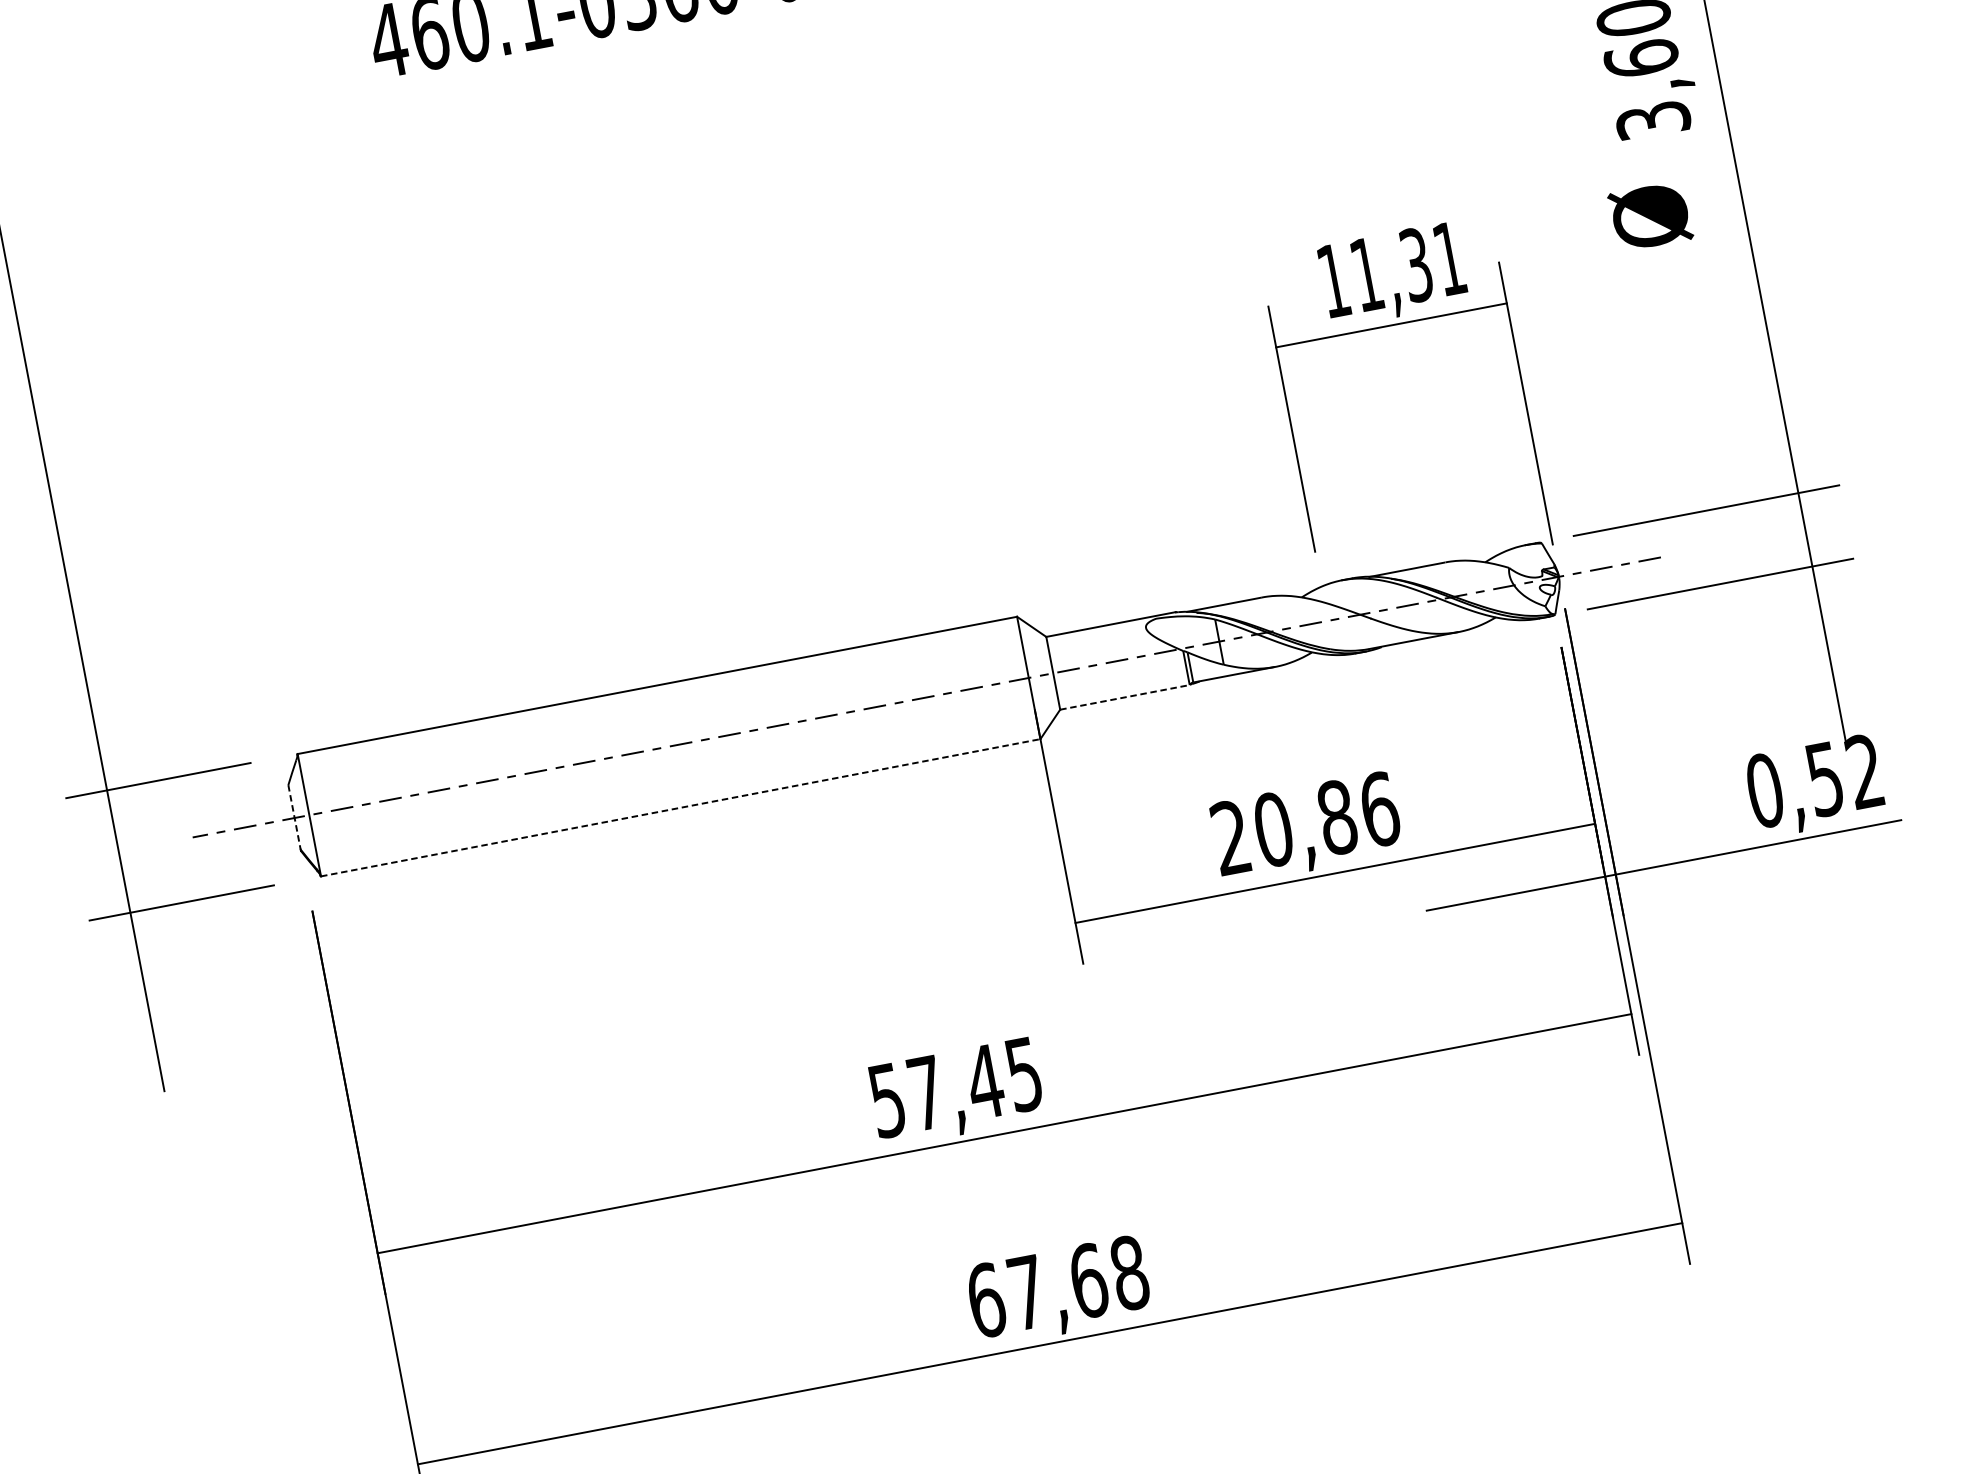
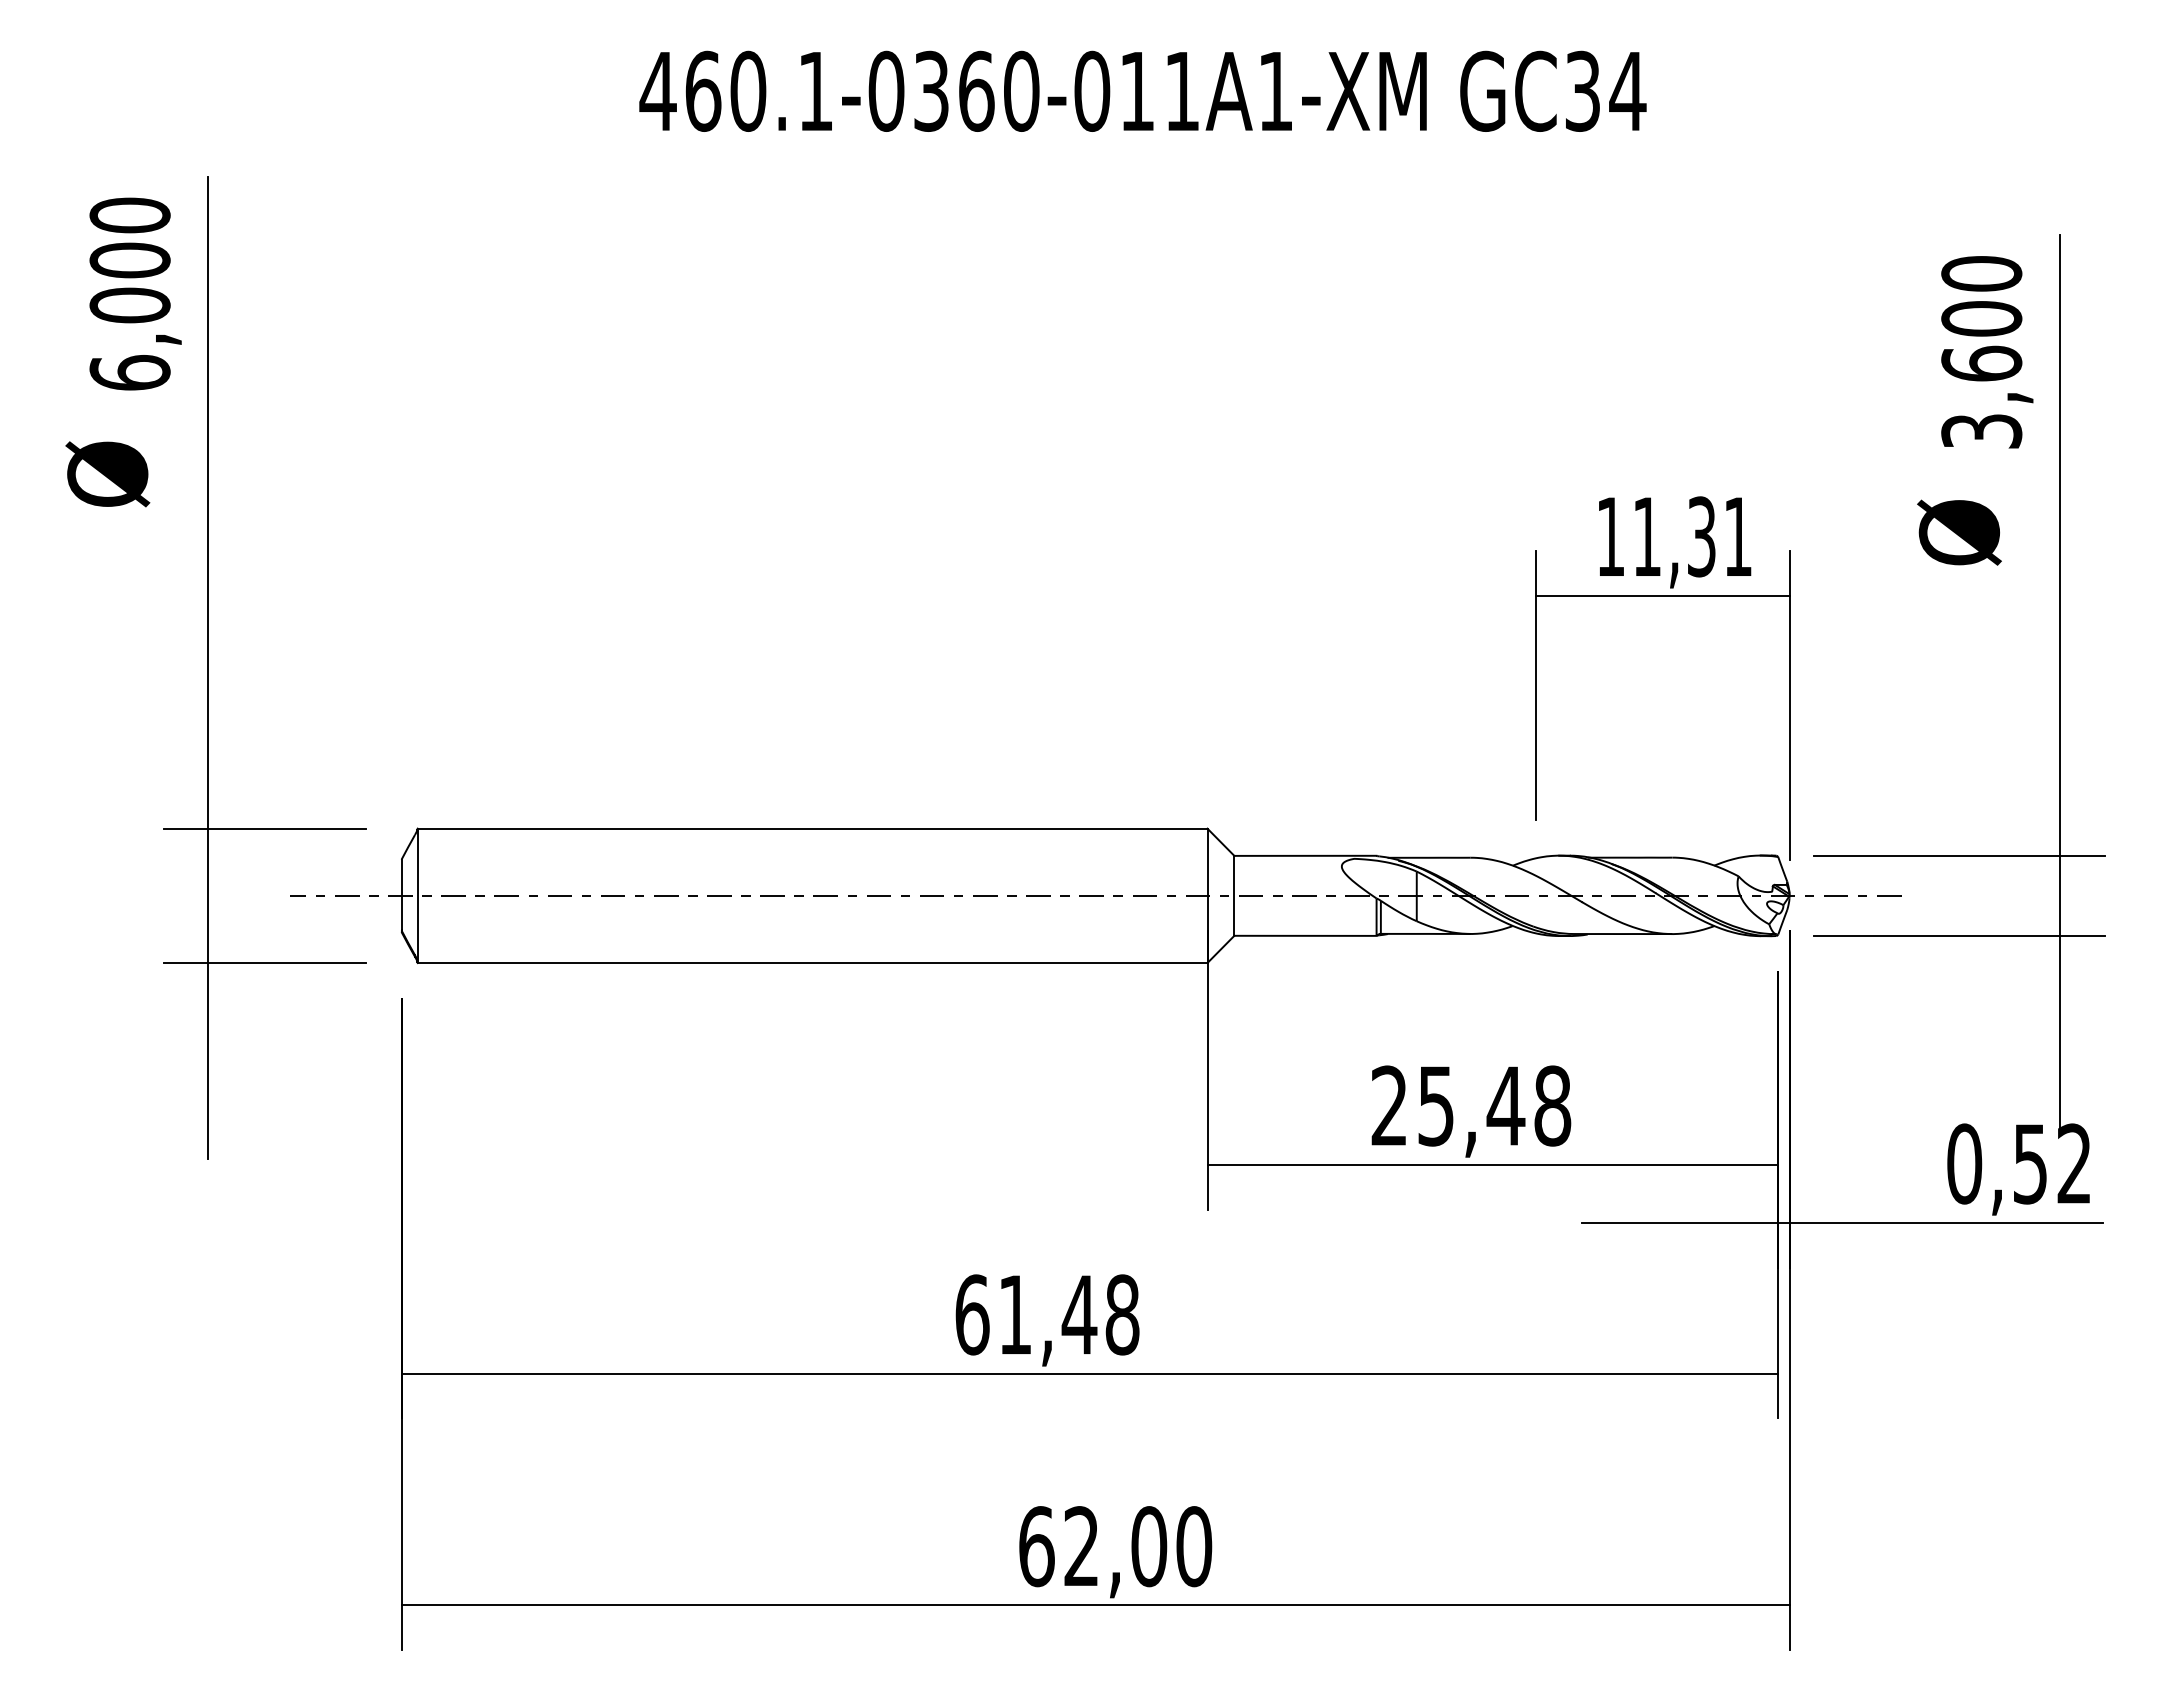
line: (1124, 697) -> (1305, 935), dashed -> solid
line: (680, 808) -> (812, 963), dashed -> solid
line: (294, 817) -> (401, 895), dashed -> solid
text: (1326, 819) -> (1494, 1105), 20,86 -> 25,48
text: (955, 1087) -> (1047, 1314), 57,45 -> 61,48
text: (1078, 1282) -> (1138, 1546), 67,68 -> 62,00

